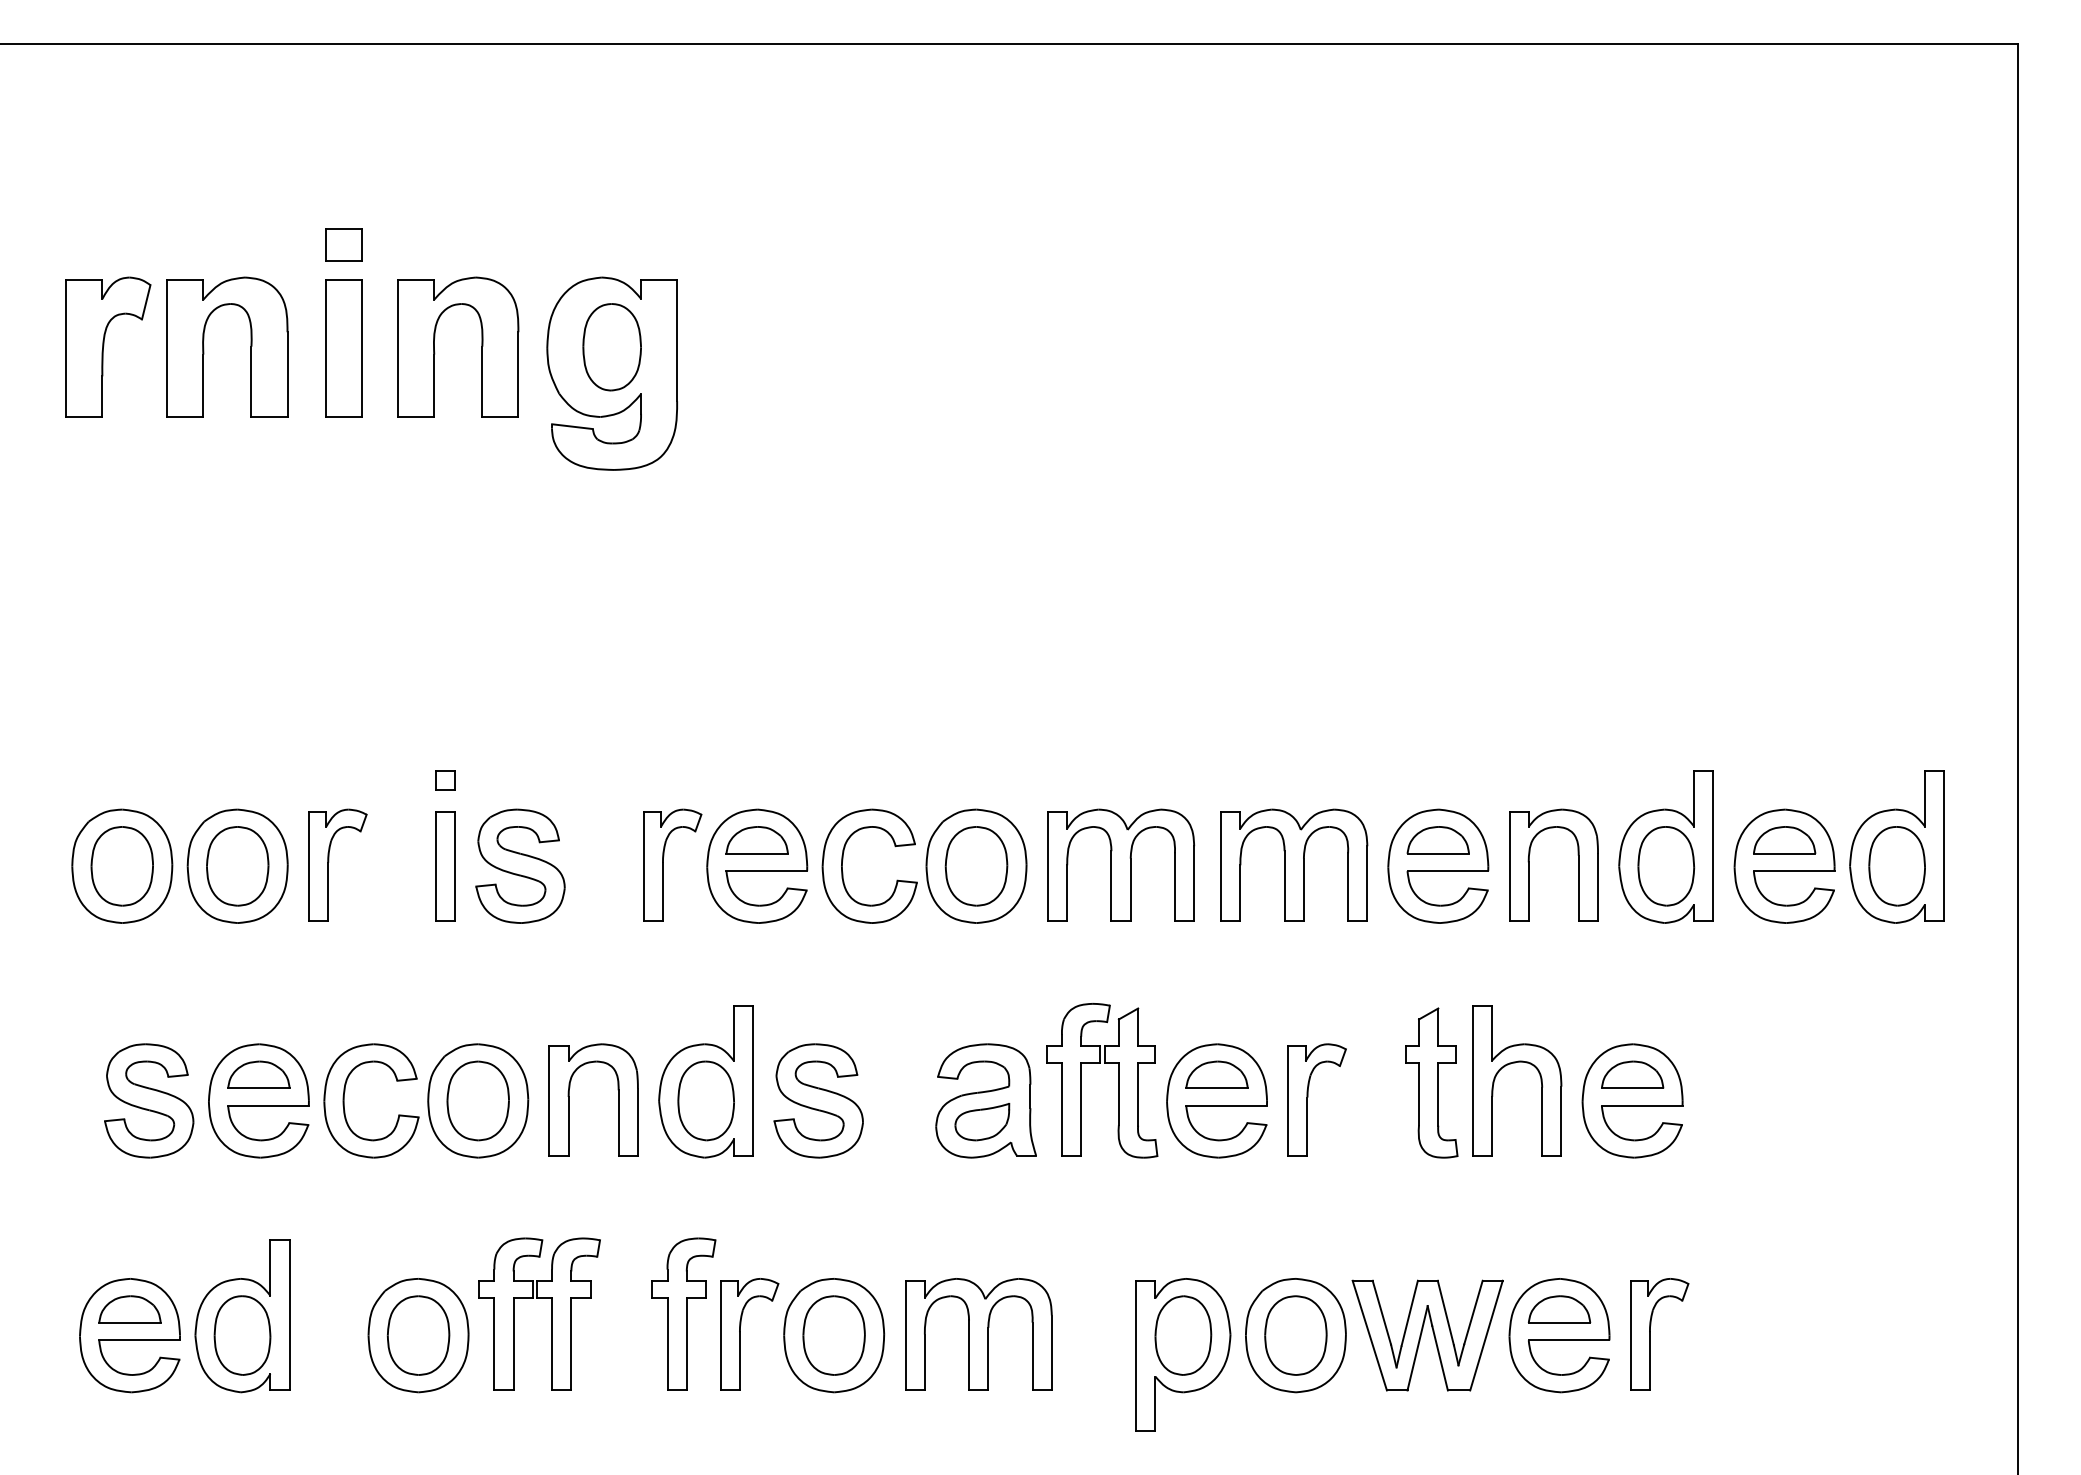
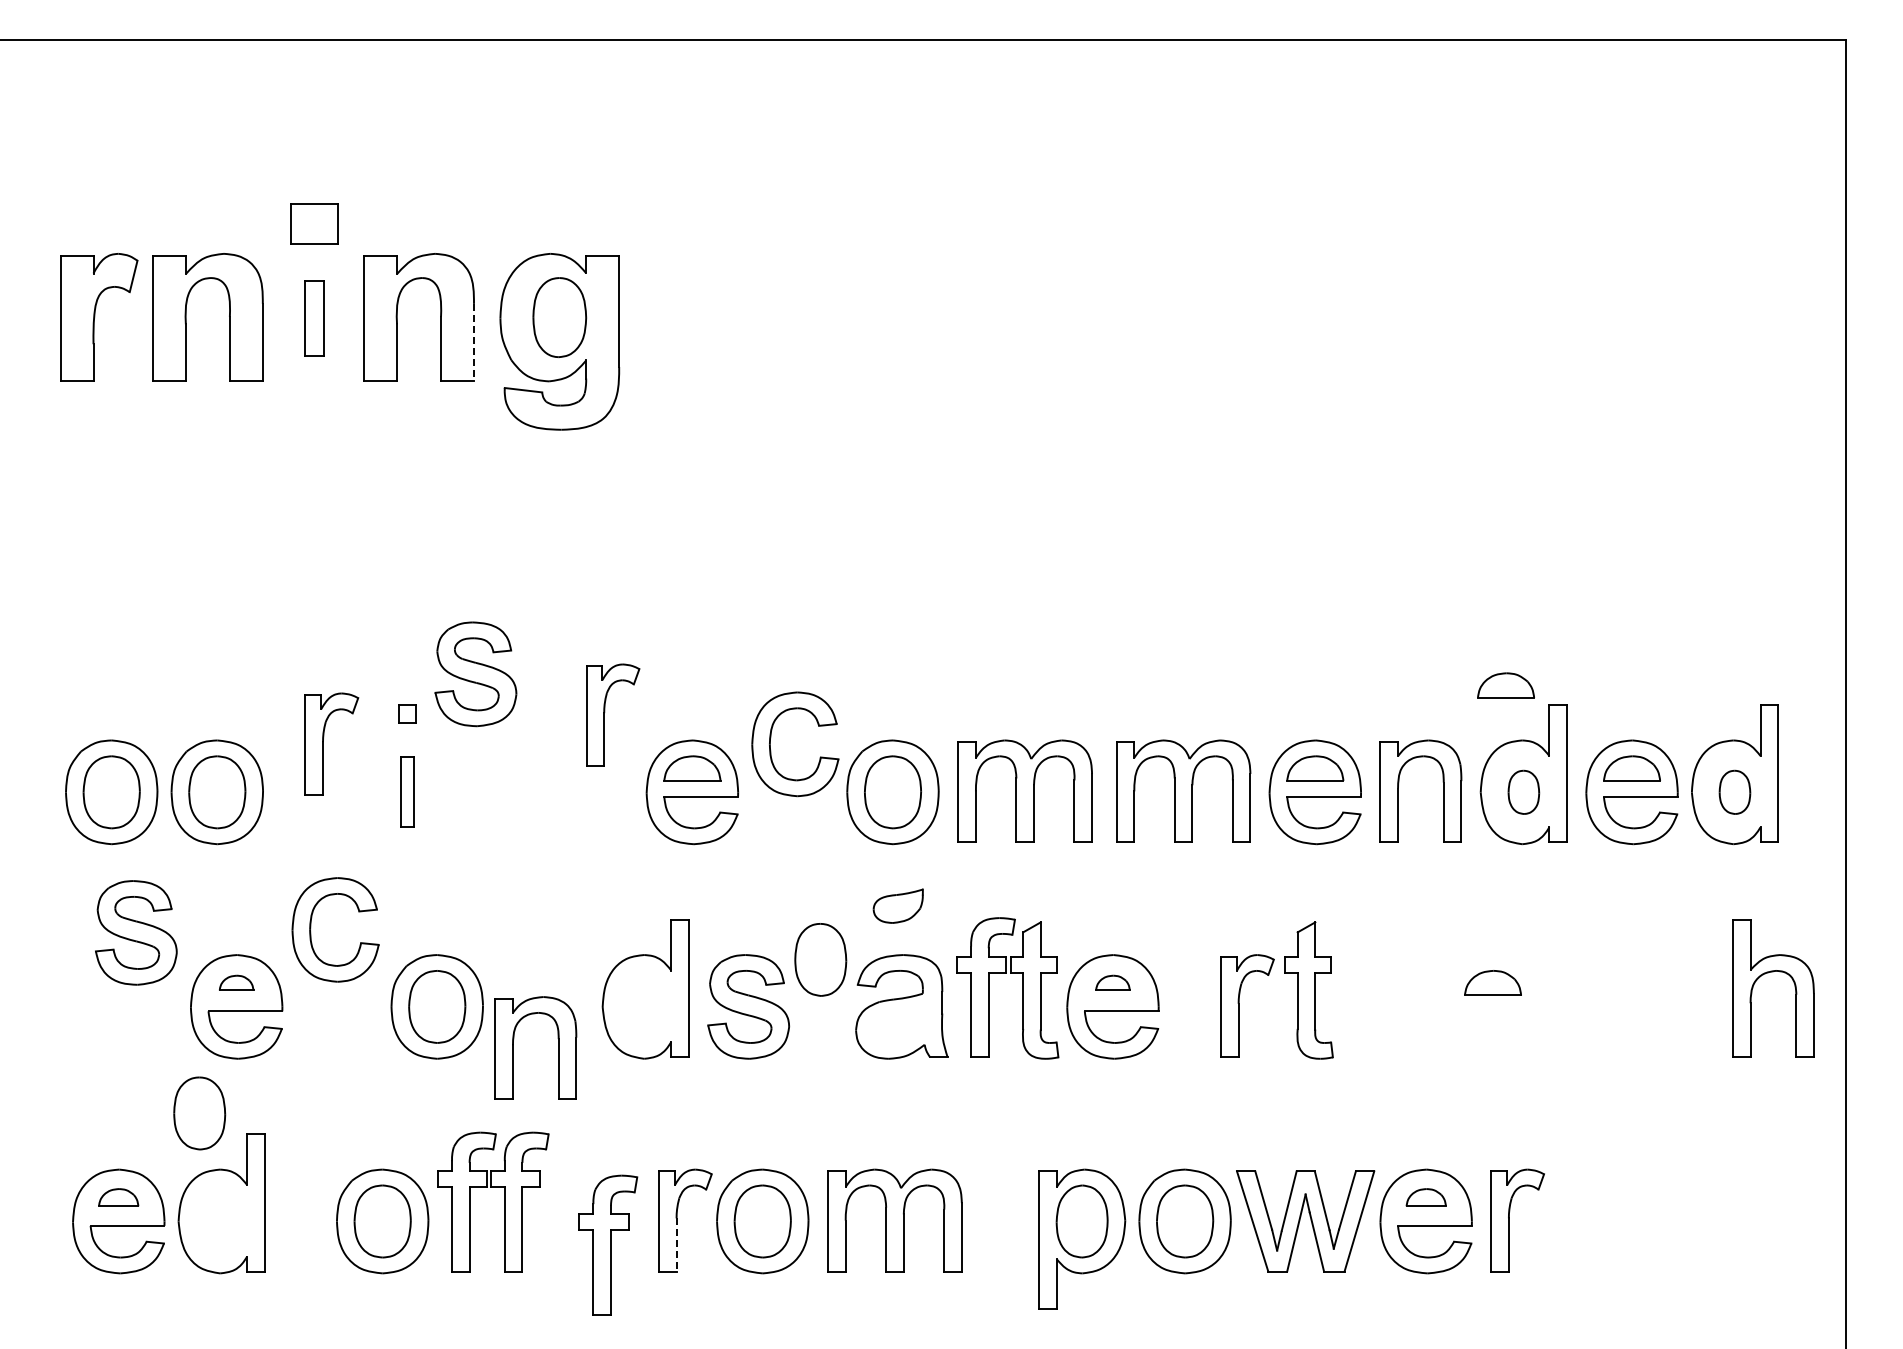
part: (344, 244) -> (314, 223), size x1.4
part: (344, 348) -> (314, 318), size x0.6
line: (518, 374) -> (474, 342), solid -> dashed
part: (1646, 749) -> (1505, 685), added
part: (664, 862) -> (605, 712), moved
part: (328, 864) -> (323, 743), moved
part: (445, 865) -> (407, 791), size x0.7
part: (520, 866) -> (475, 674), moved
part: (1665, 866) -> (1523, 792), size x0.6
part: (1896, 866) -> (1734, 792), size x0.6
part: (843, 873) -> (771, 750), moved
part: (1511, 1064) -> (1768, 973), moved
part: (258, 1074) -> (236, 982), size x0.6
part: (1216, 1074) -> (1112, 982), size x0.6
part: (345, 1099) -> (311, 928), moved
part: (569, 1099) -> (513, 1047), moved
part: (1308, 1099) -> (1239, 1005), moved
part: (149, 1100) -> (136, 932), moved
part: (705, 1100) -> (820, 959), moved
part: (1632, 1100) -> (1492, 1006), removed
part: (981, 1121) -> (897, 905), moved
part: (129, 1309) -> (118, 1197), size x0.7
part: (1559, 1309) -> (1426, 1197), size x0.7
part: (684, 1313) -> (608, 1244), moved
part: (242, 1335) -> (199, 1113), moved
line: (739, 1361) -> (676, 1245), solid -> dashed

